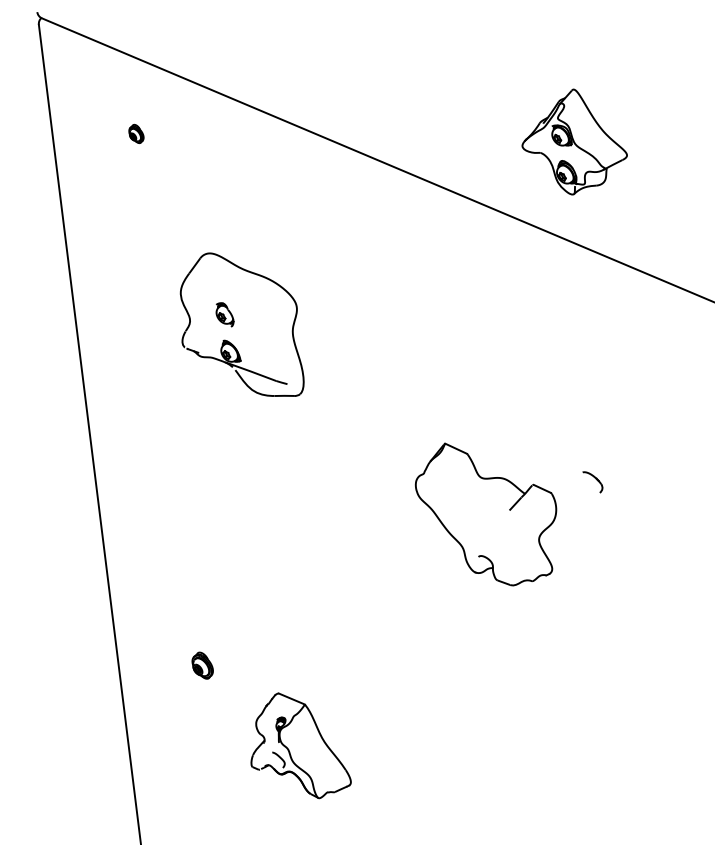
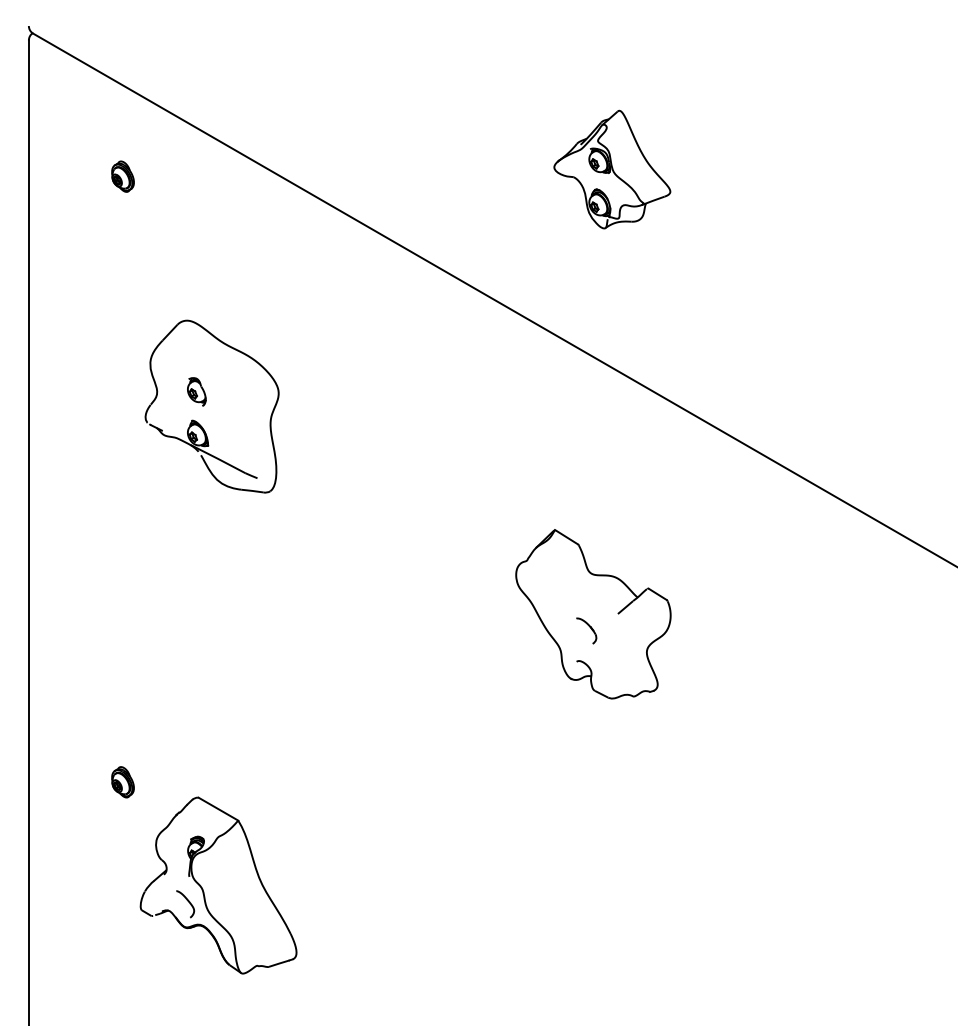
part: (135, 134) -> (122, 176), size x1.43
part: (573, 141) -> (612, 169), moved
part: (488, 513) -> (593, 614), moved
part: (297, 745) -> (218, 885), size x1.43

